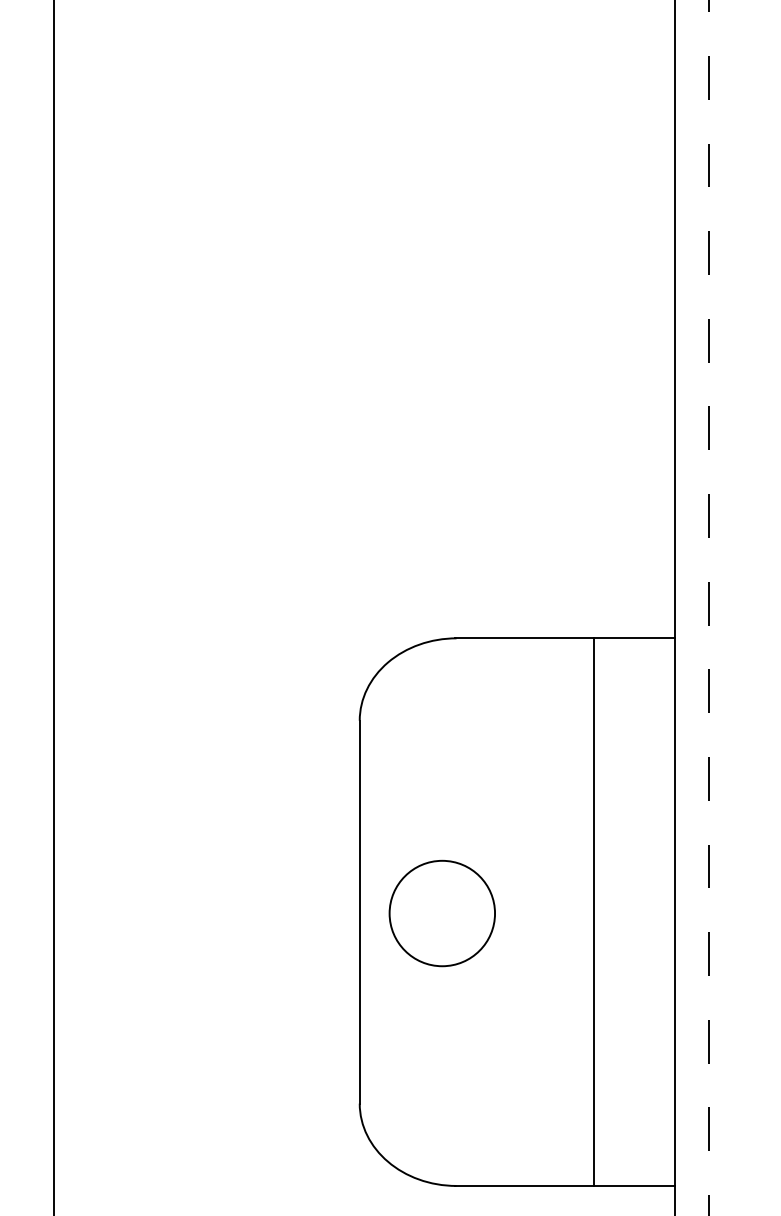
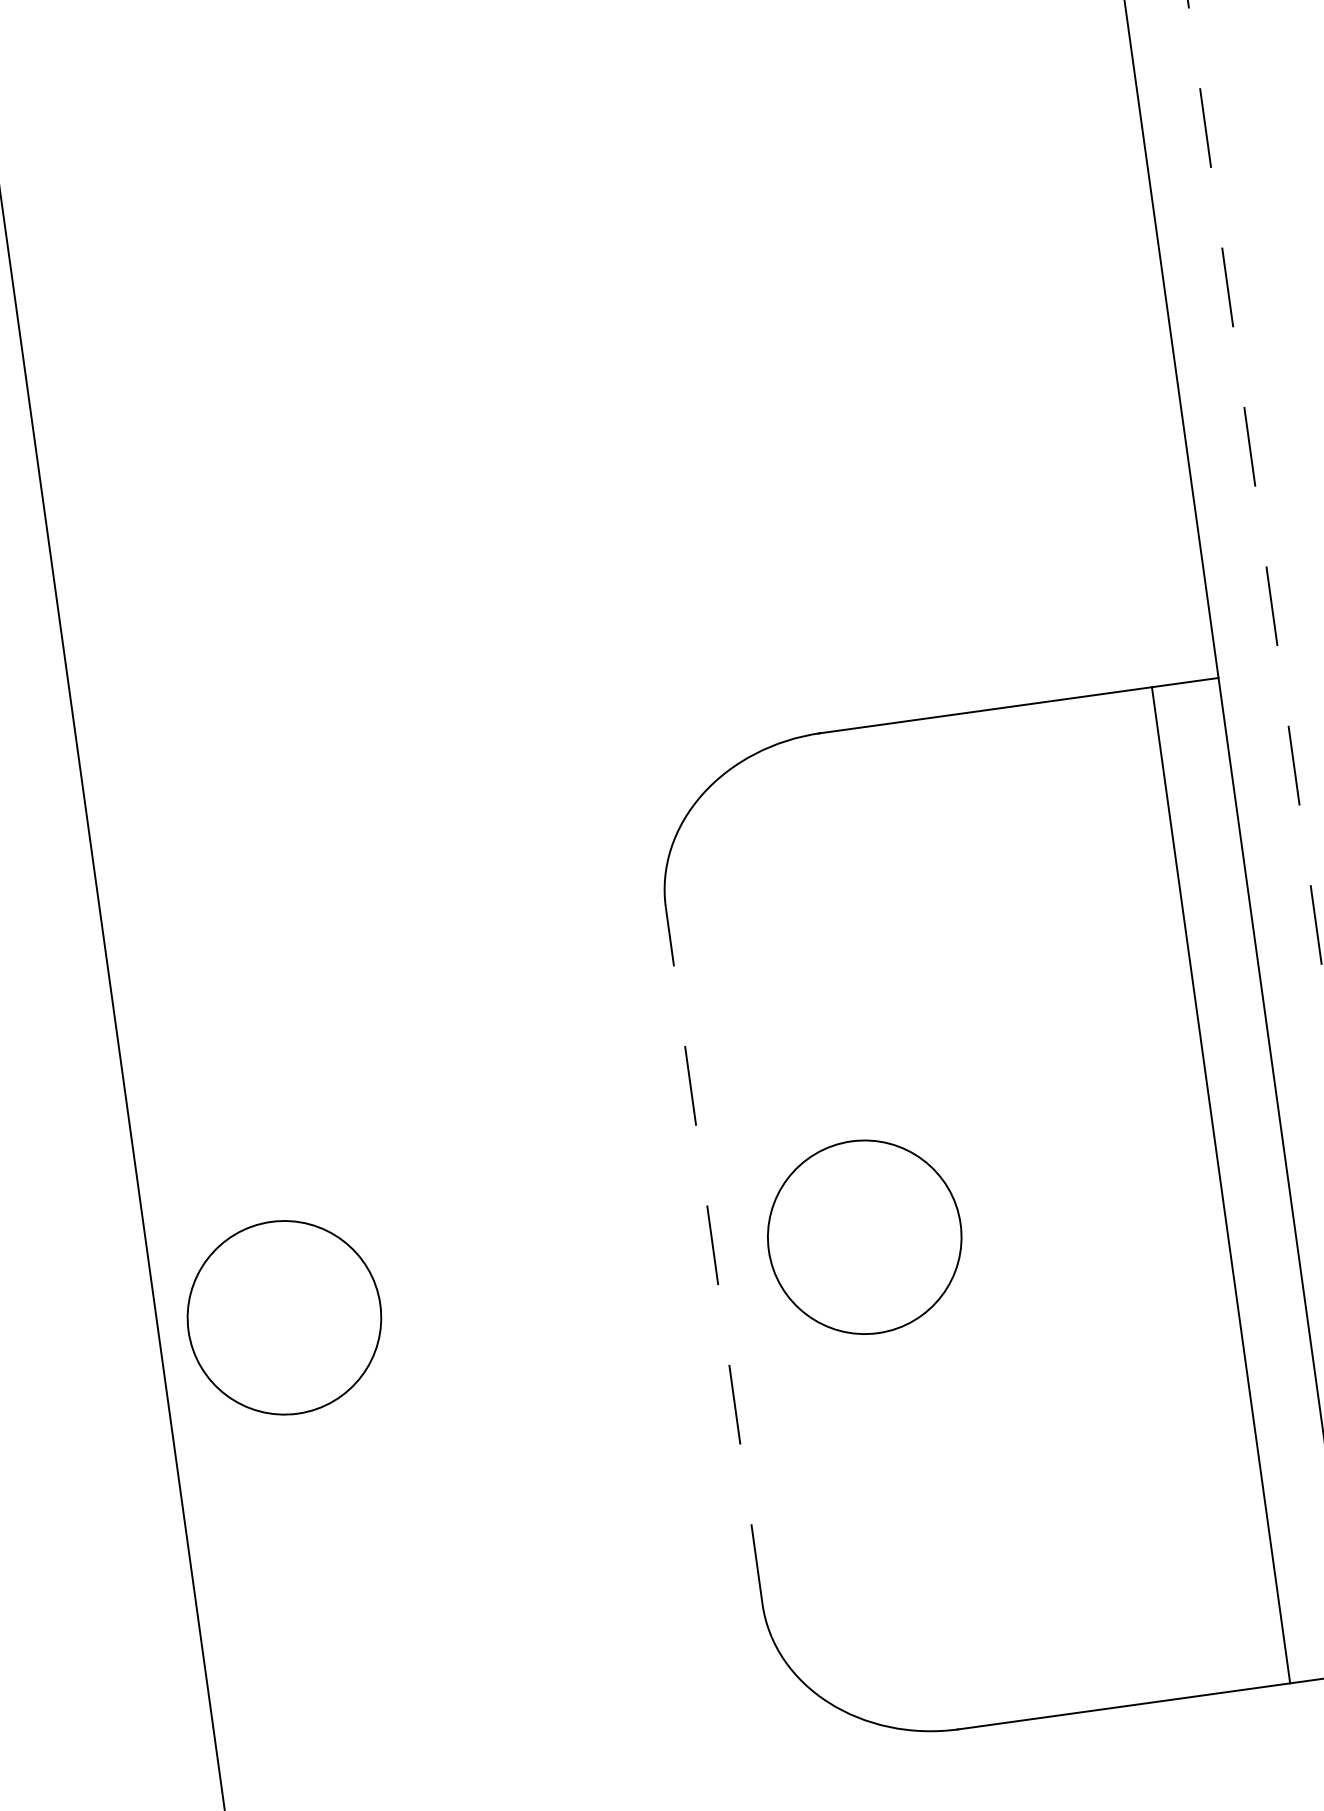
line: (359, 911) -> (713, 1254), solid -> dashed
line: (594, 911) -> (1221, 1184), moved
circle: (122, 913) -> (282, 1317), added

